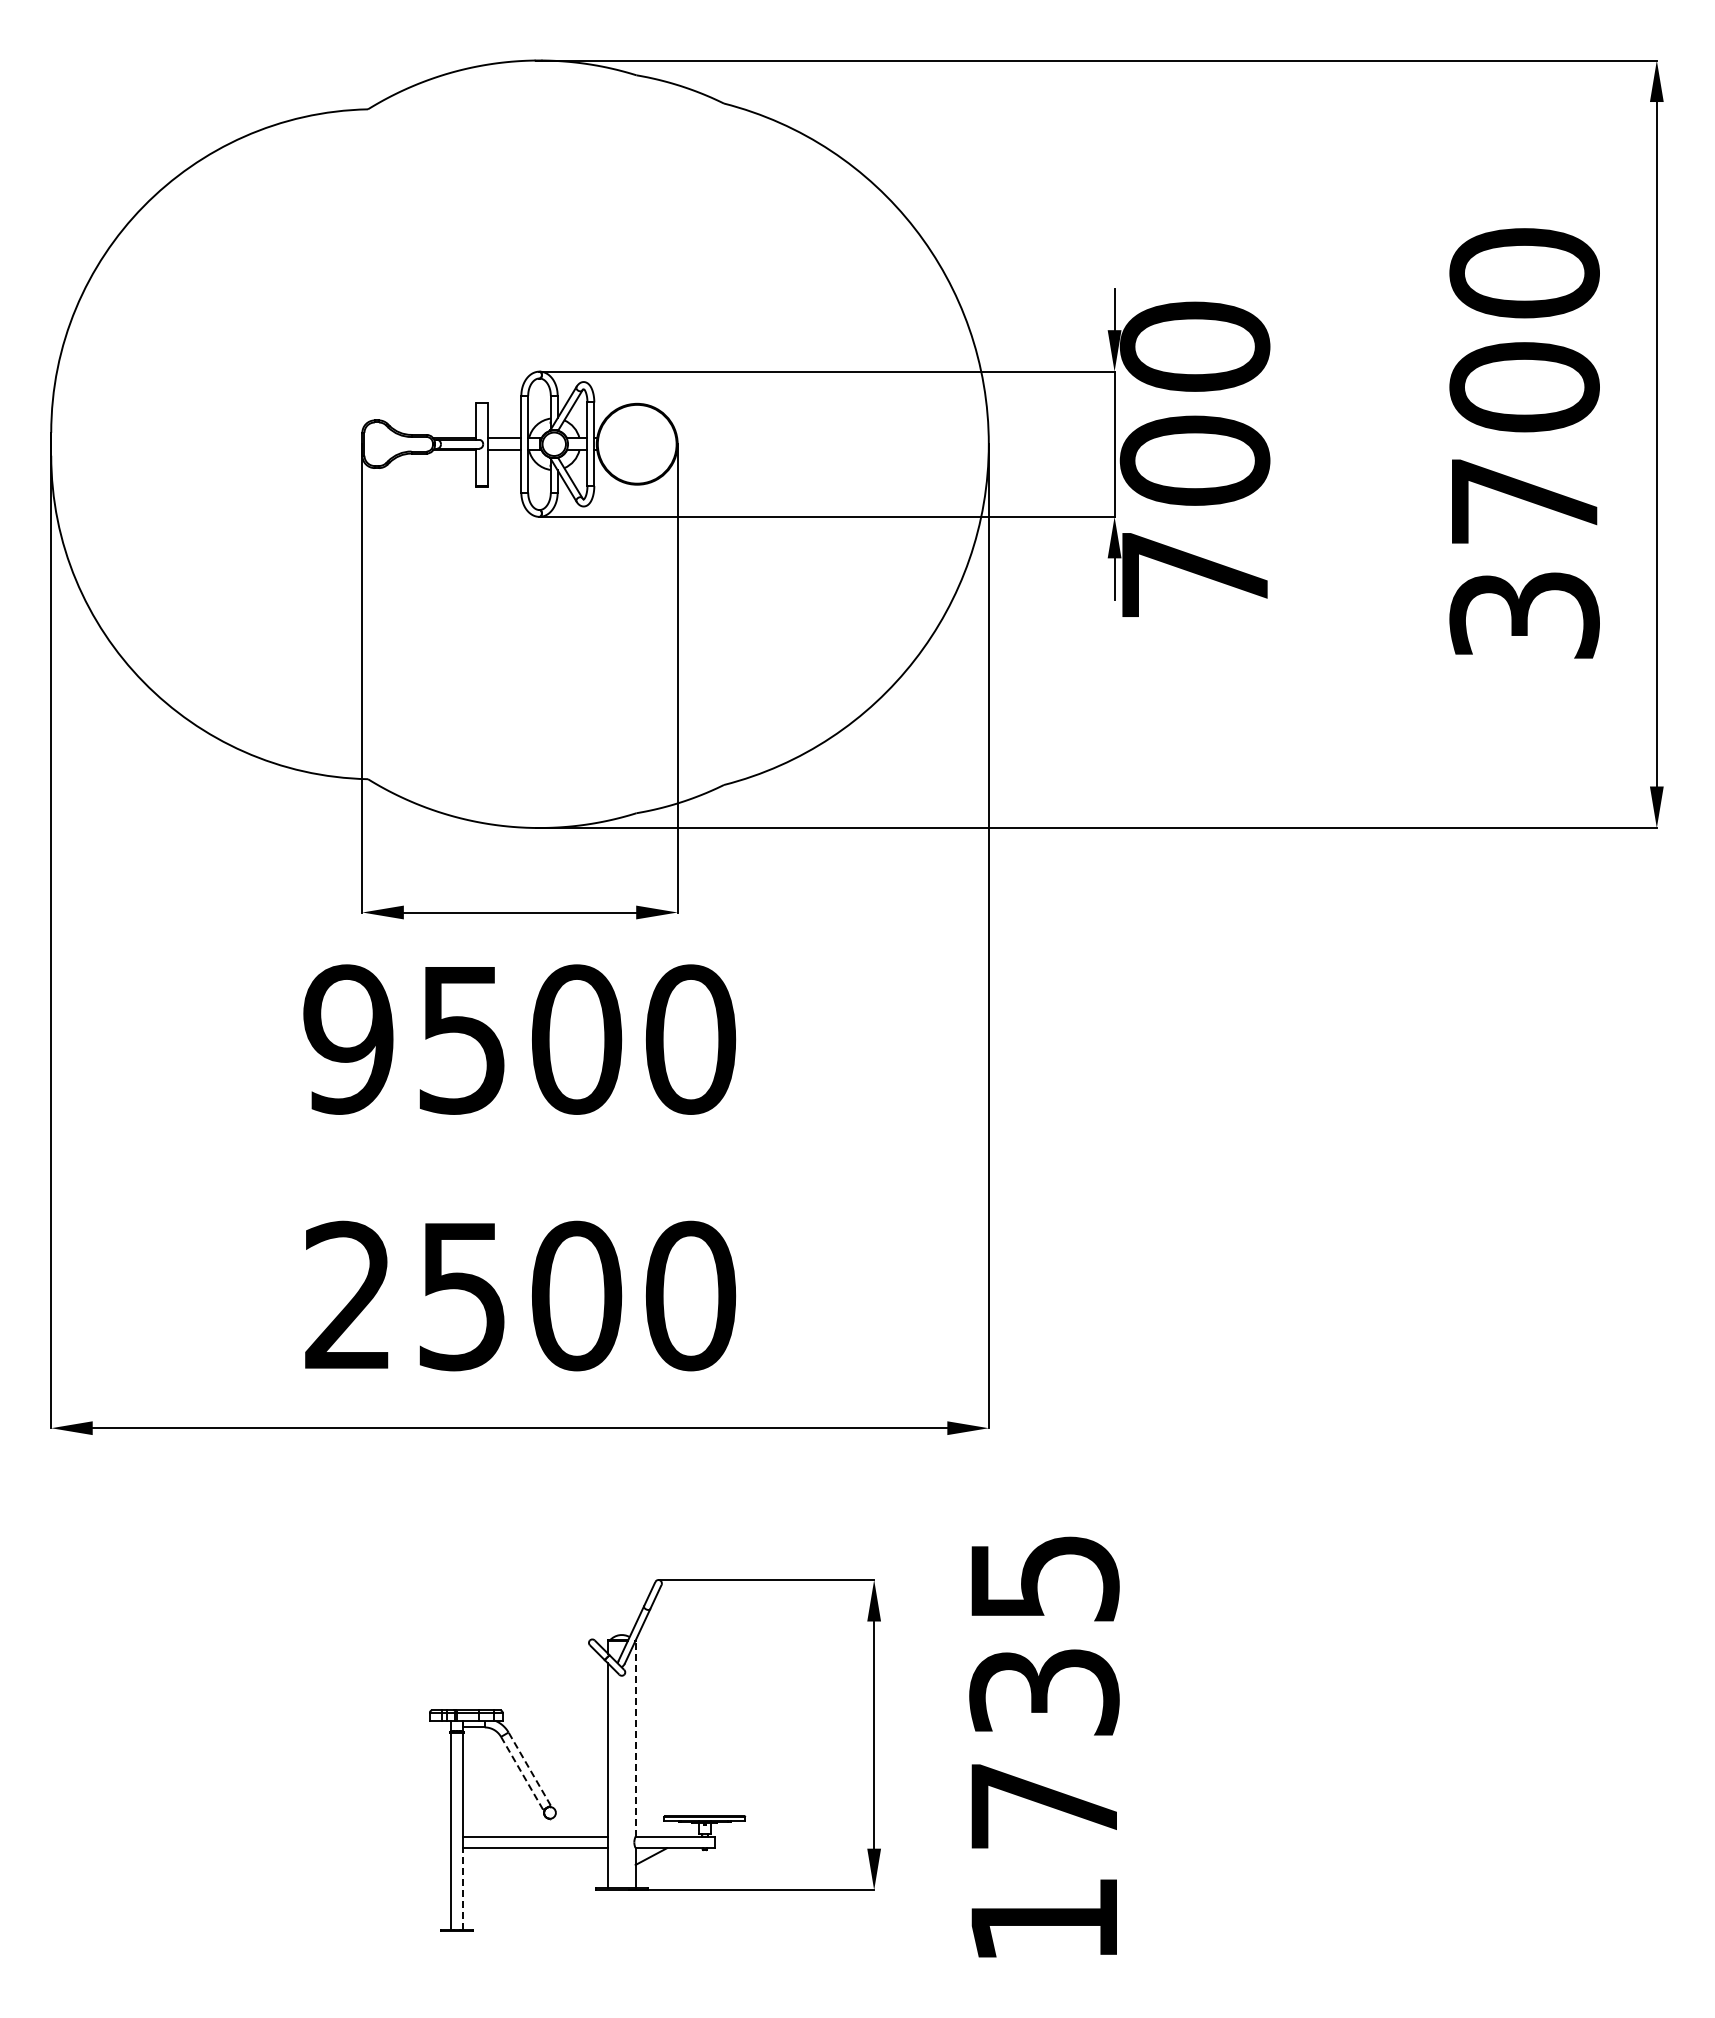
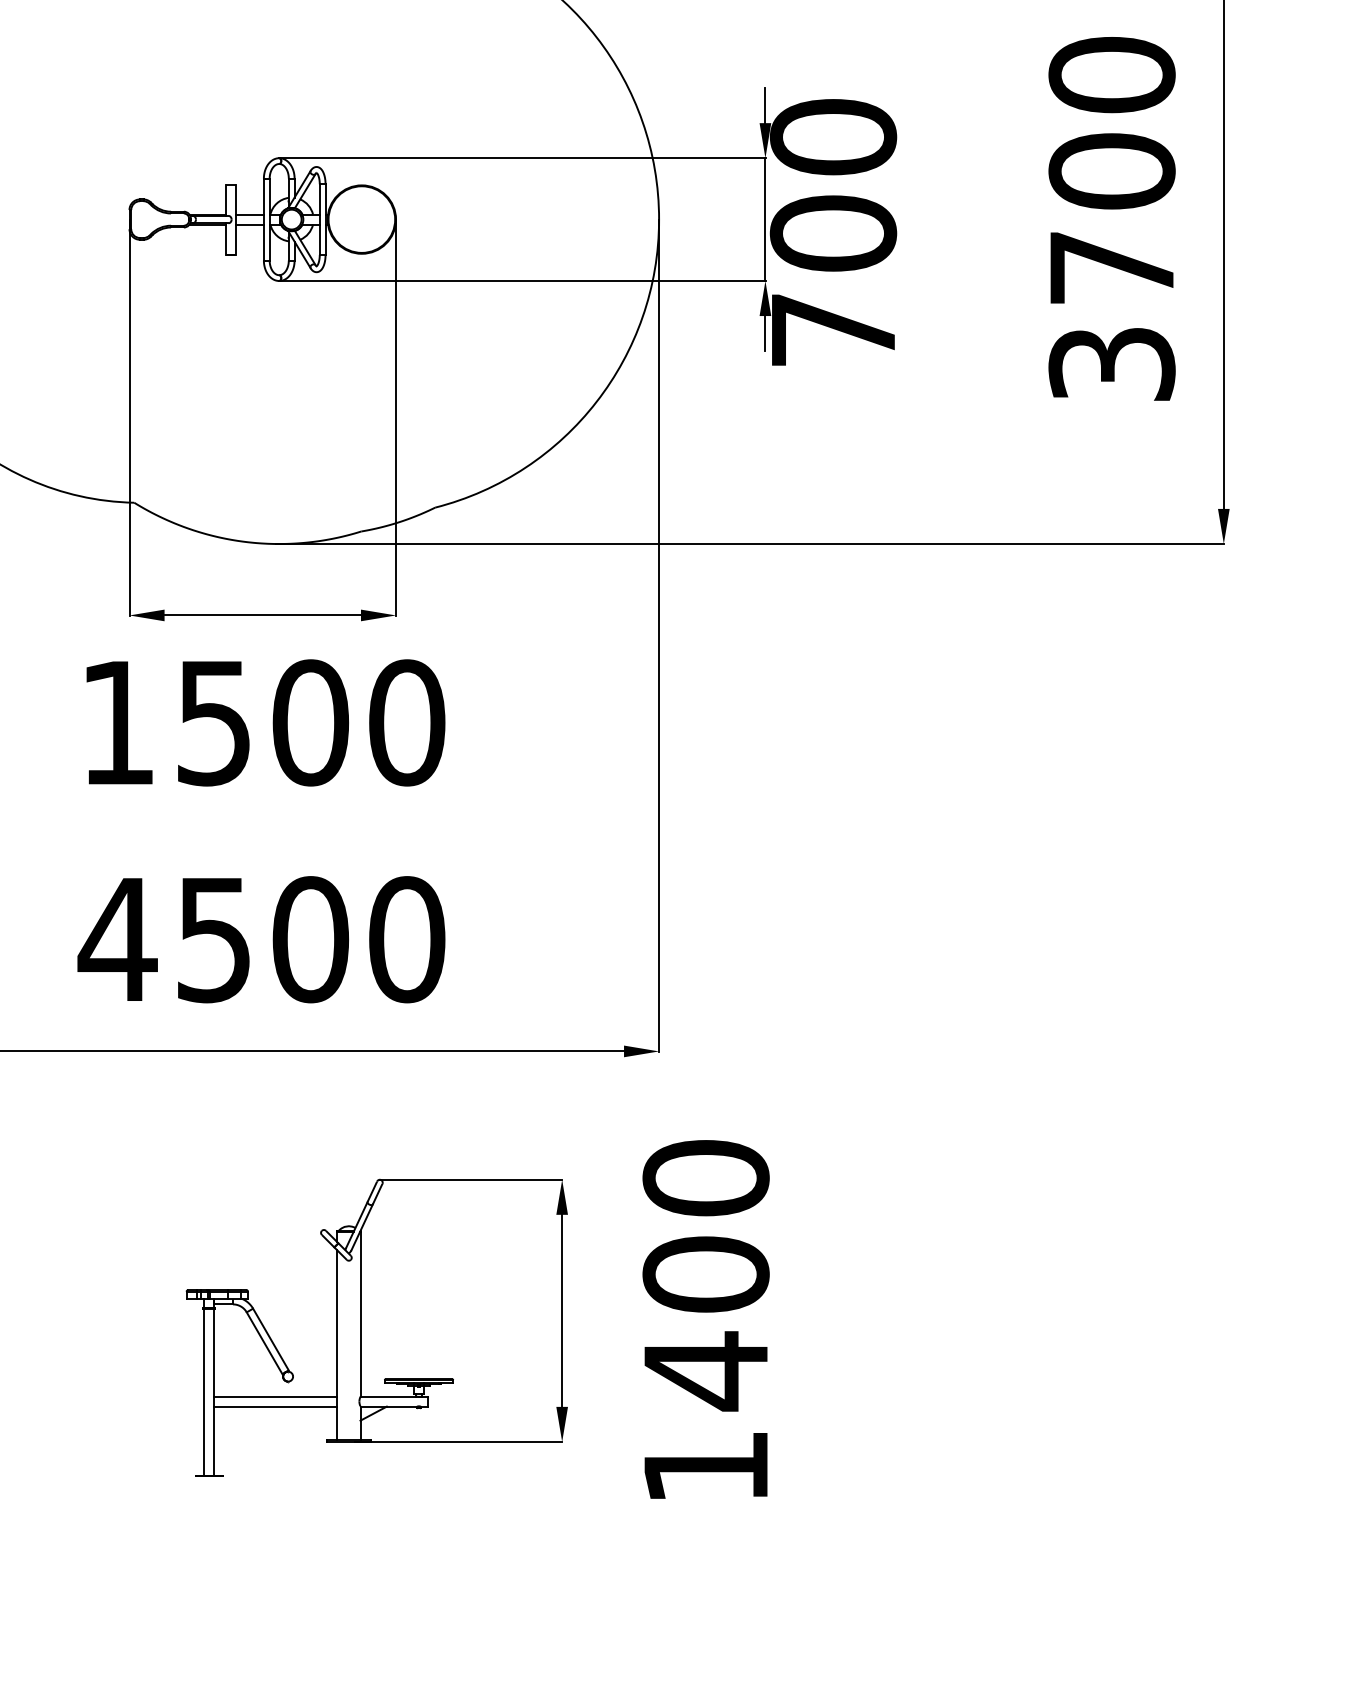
text: (348, 1039) -> (117, 722), 9500 -> 1500
text: (347, 1294) -> (116, 938), 2500 -> 4500
text: (1044, 1693) -> (706, 1275), 1735 -> 1400
line: (635, 1738) -> (360, 1313), dashed -> solid
line: (529, 1768) -> (270, 1339), dashed -> solid
line: (522, 1773) -> (264, 1343), dashed -> solid
line: (462, 1889) -> (214, 1441), dashed -> solid

